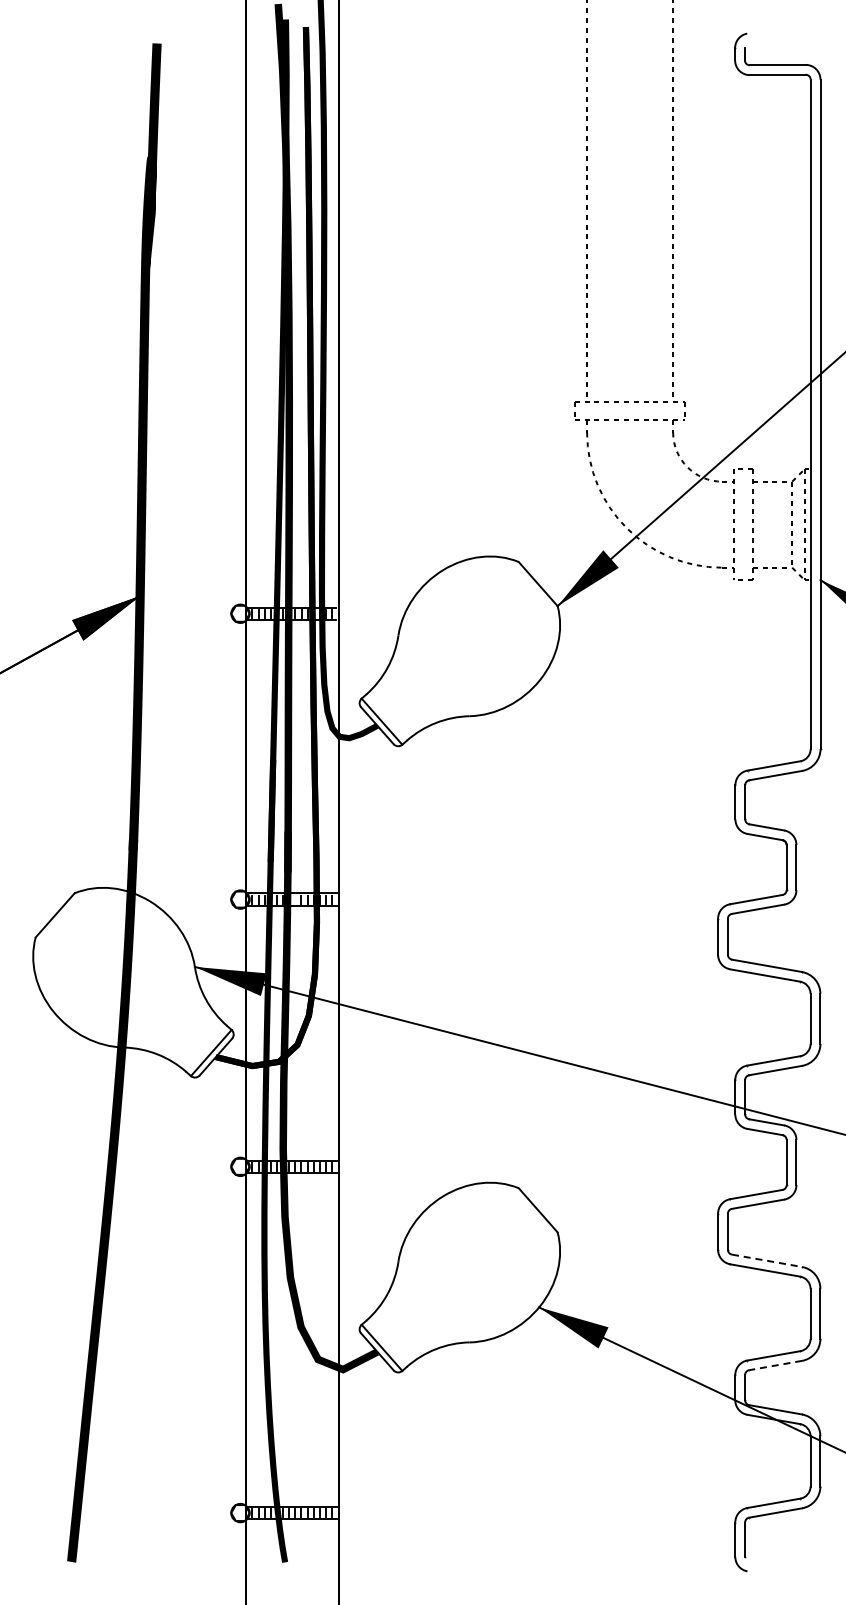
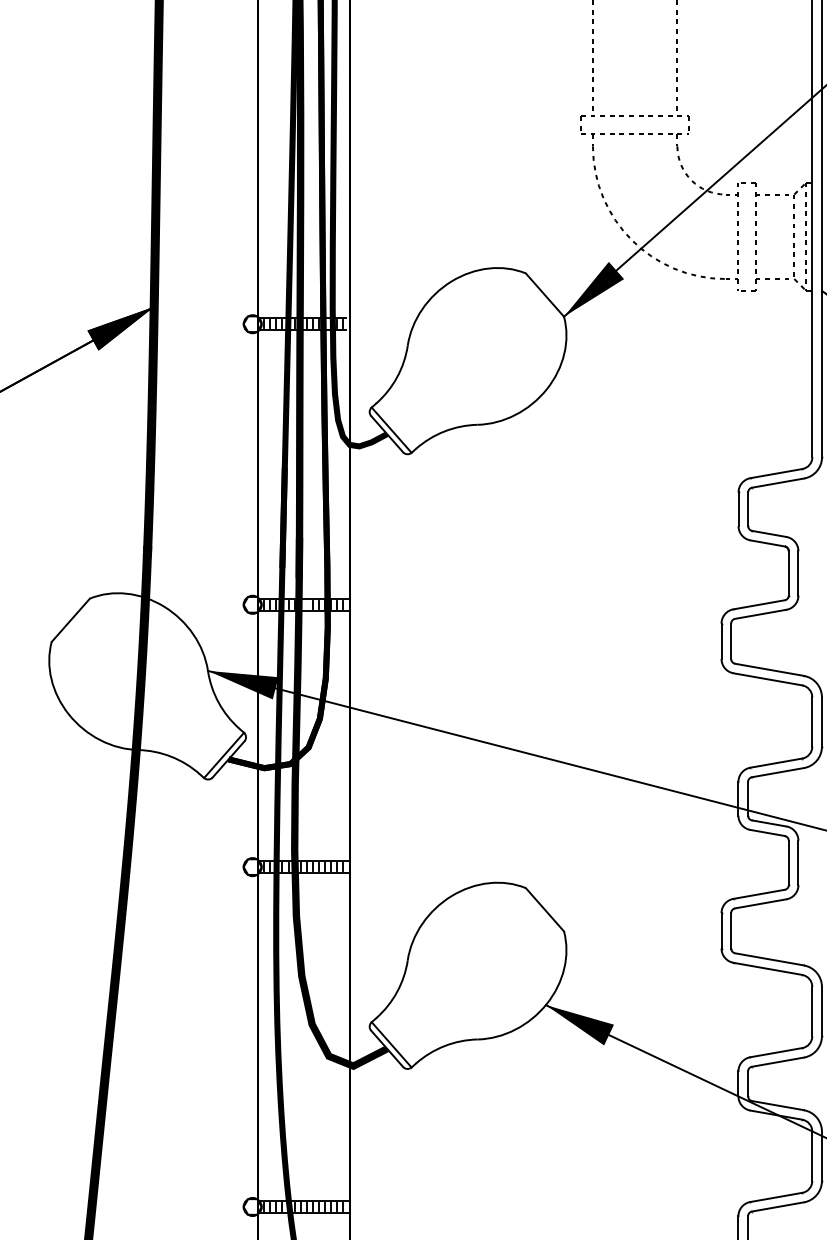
line: (767, 1260) -> (770, 959), dashed -> solid
line: (775, 1365) -> (777, 1062), dashed -> solid

